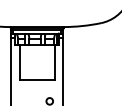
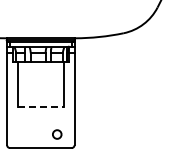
line: (36, 80) -> (40, 107), solid -> dashed

